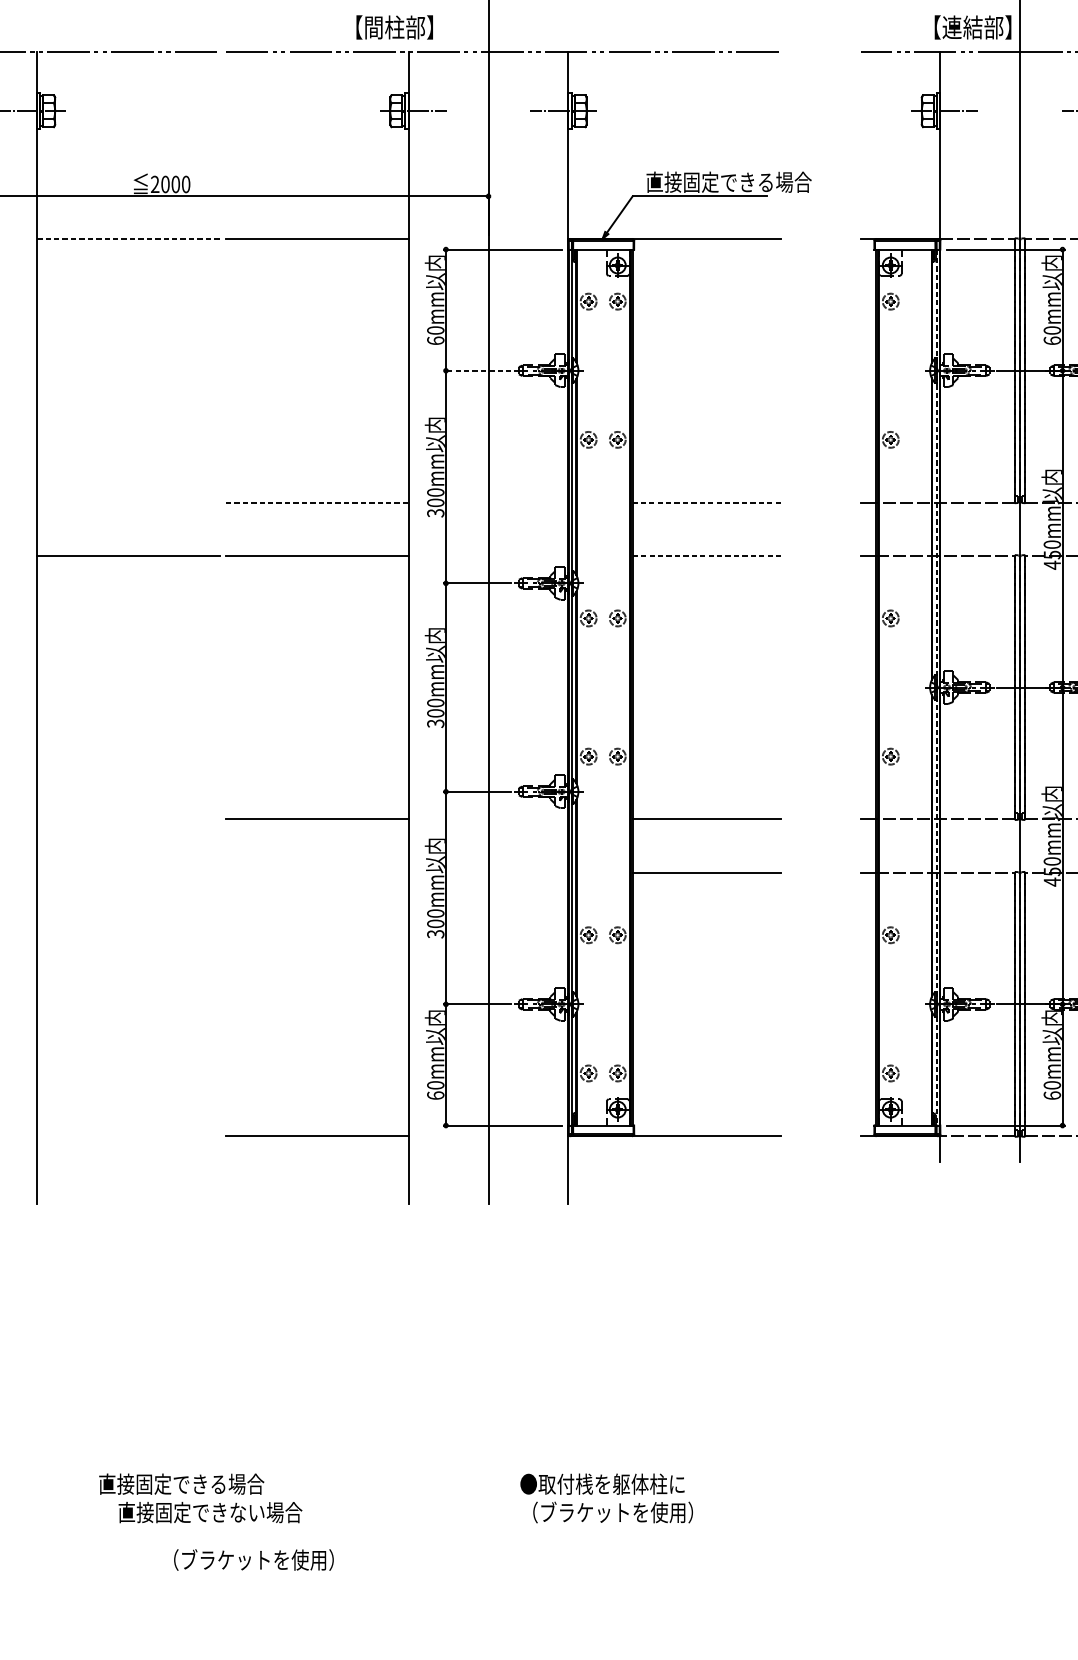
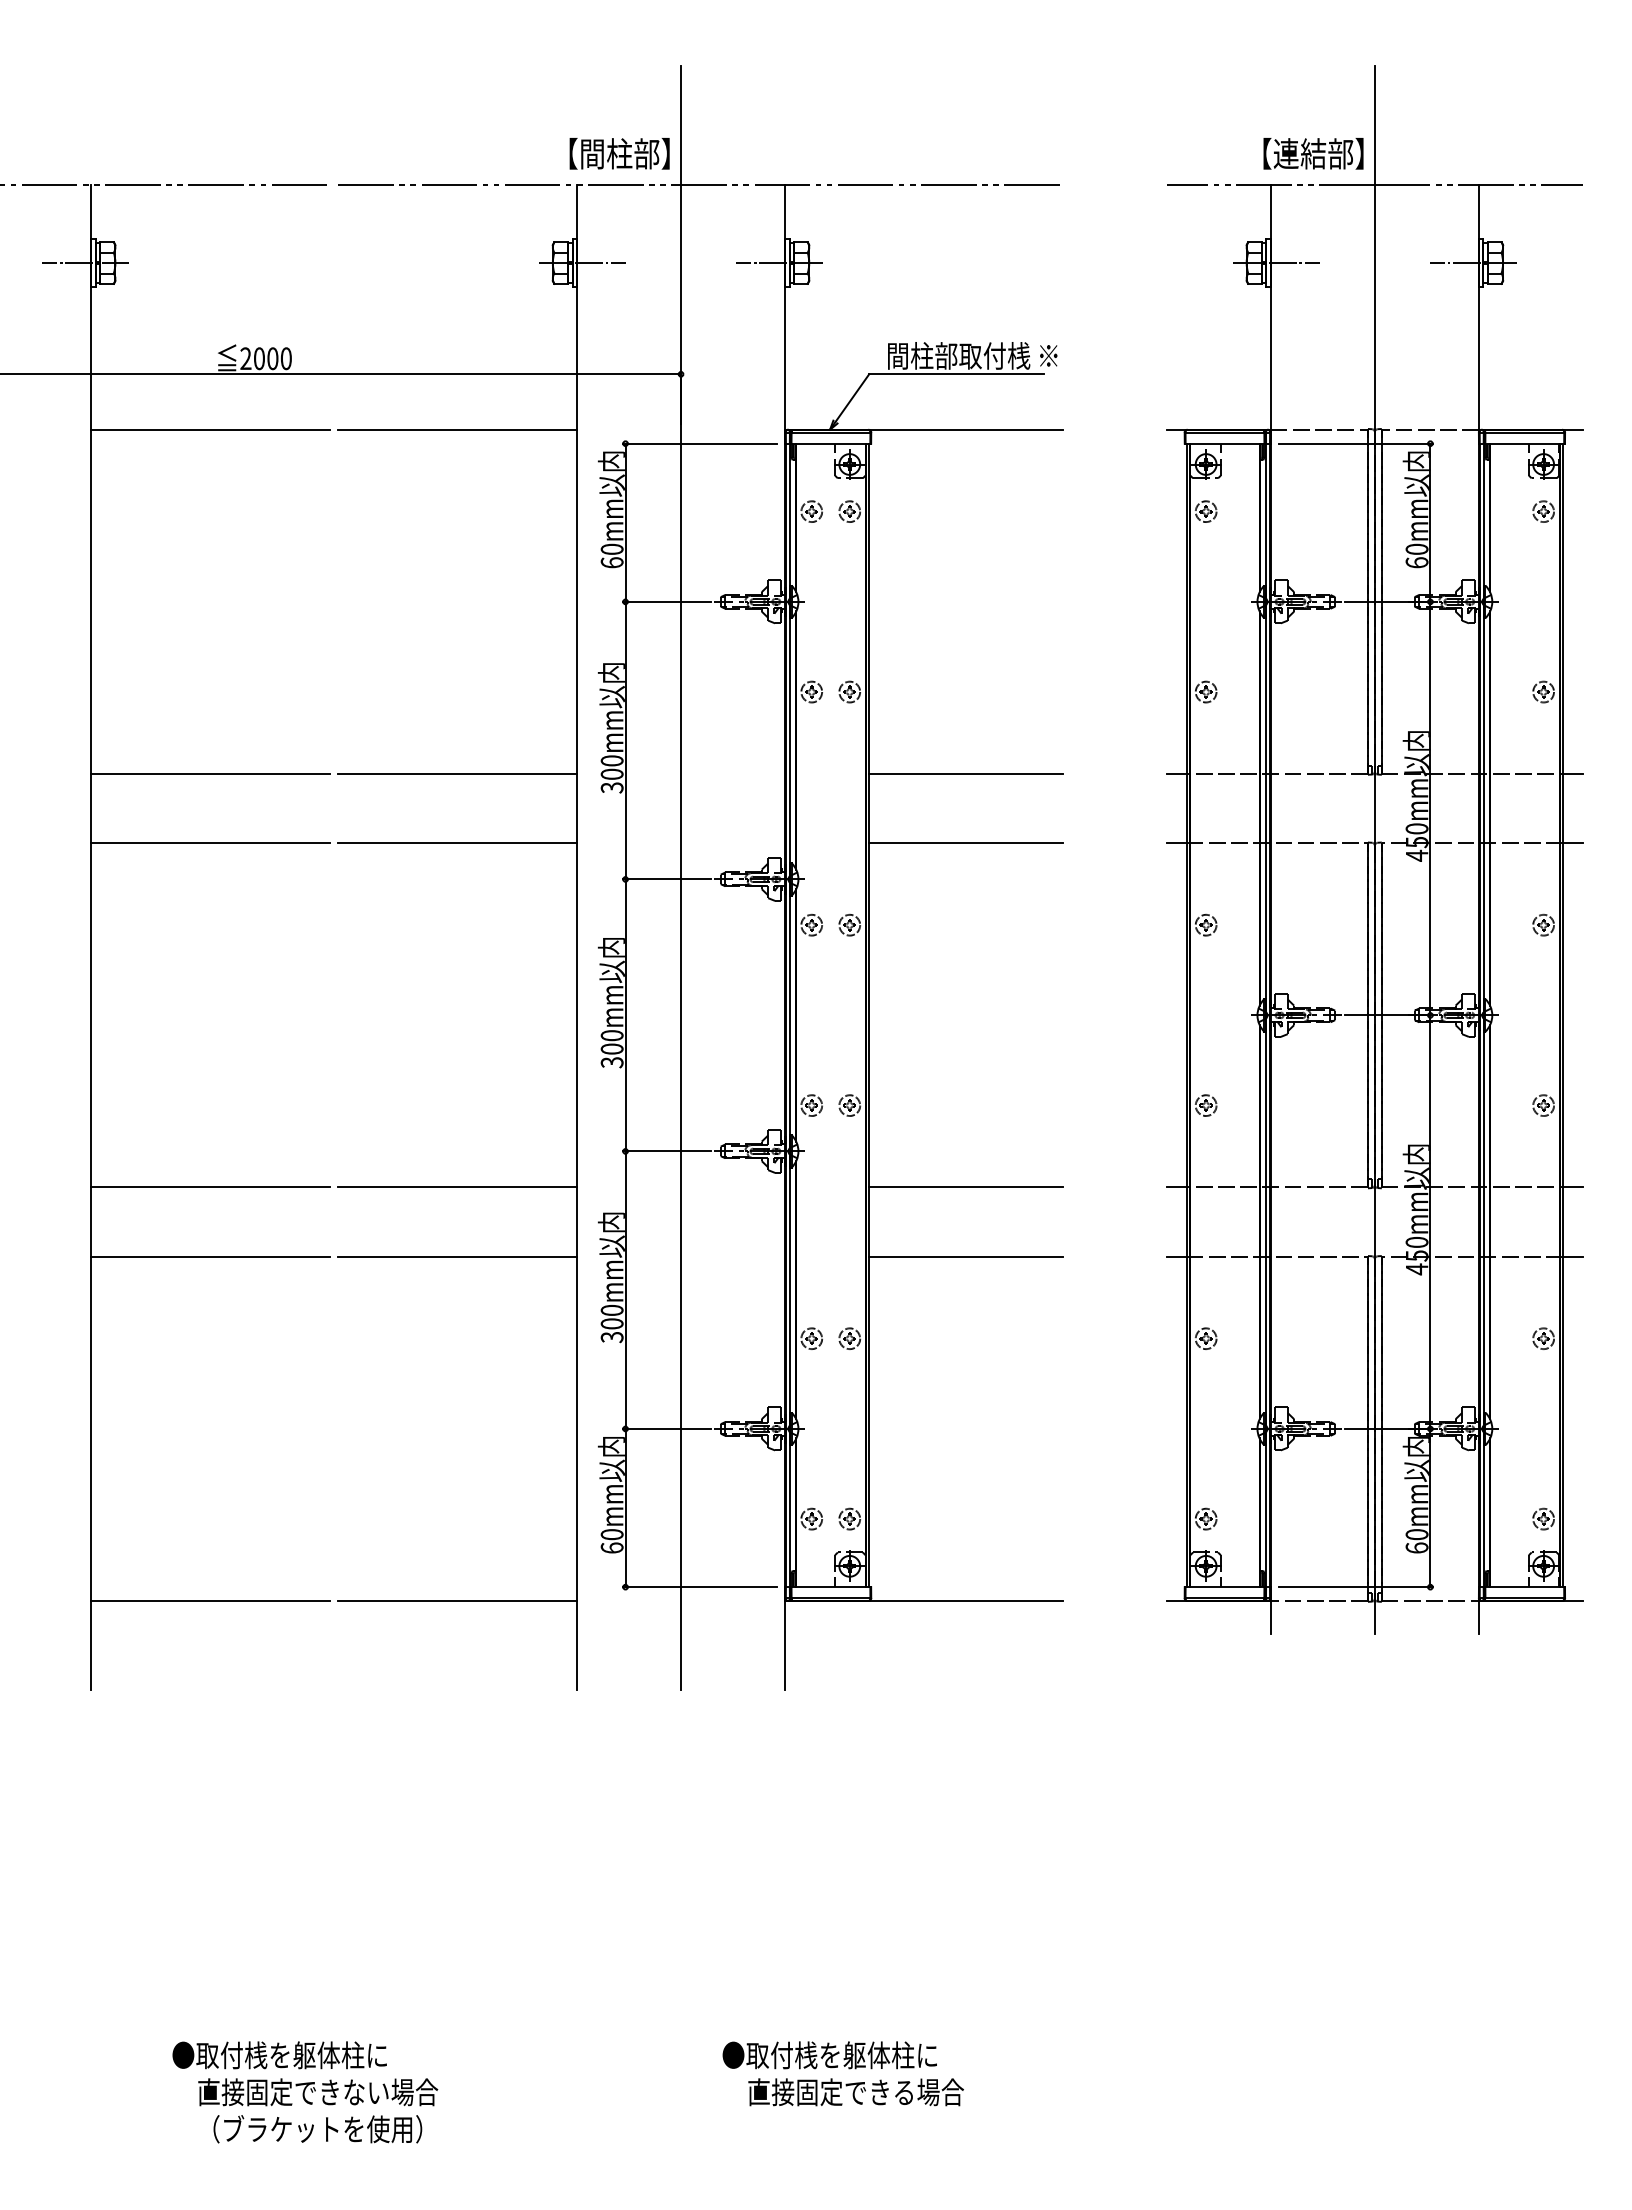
text: (394, 27) -> (619, 153), moved
text: (728, 182) -> (994, 355), 直接固定できる場合 -> 間柱部取付桟 ※
line: (128, 238) -> (210, 429), dashed -> solid
line: (477, 370) -> (666, 601), dashed -> solid
line: (128, 502) -> (210, 773), added
line: (318, 502) -> (458, 773), dashed -> solid
line: (706, 502) -> (965, 773), dashed -> solid
line: (706, 555) -> (965, 843), dashed -> solid
line: (936, 687) -> (1265, 1015), dashed -> solid
line: (128, 819) -> (210, 1187), added
line: (128, 872) -> (210, 1256), added
line: (317, 872) -> (457, 1256), added
line: (128, 1136) -> (210, 1601), added
text: (181, 1484) -> (280, 2055), 直接固定できる場合 -> ●取付桟を躯体柱に
text: (619, 1512) -> (851, 2092), （ブラケットを使用） -> 直接固定できる場合
text: (253, 1560) -> (317, 2129), moved

